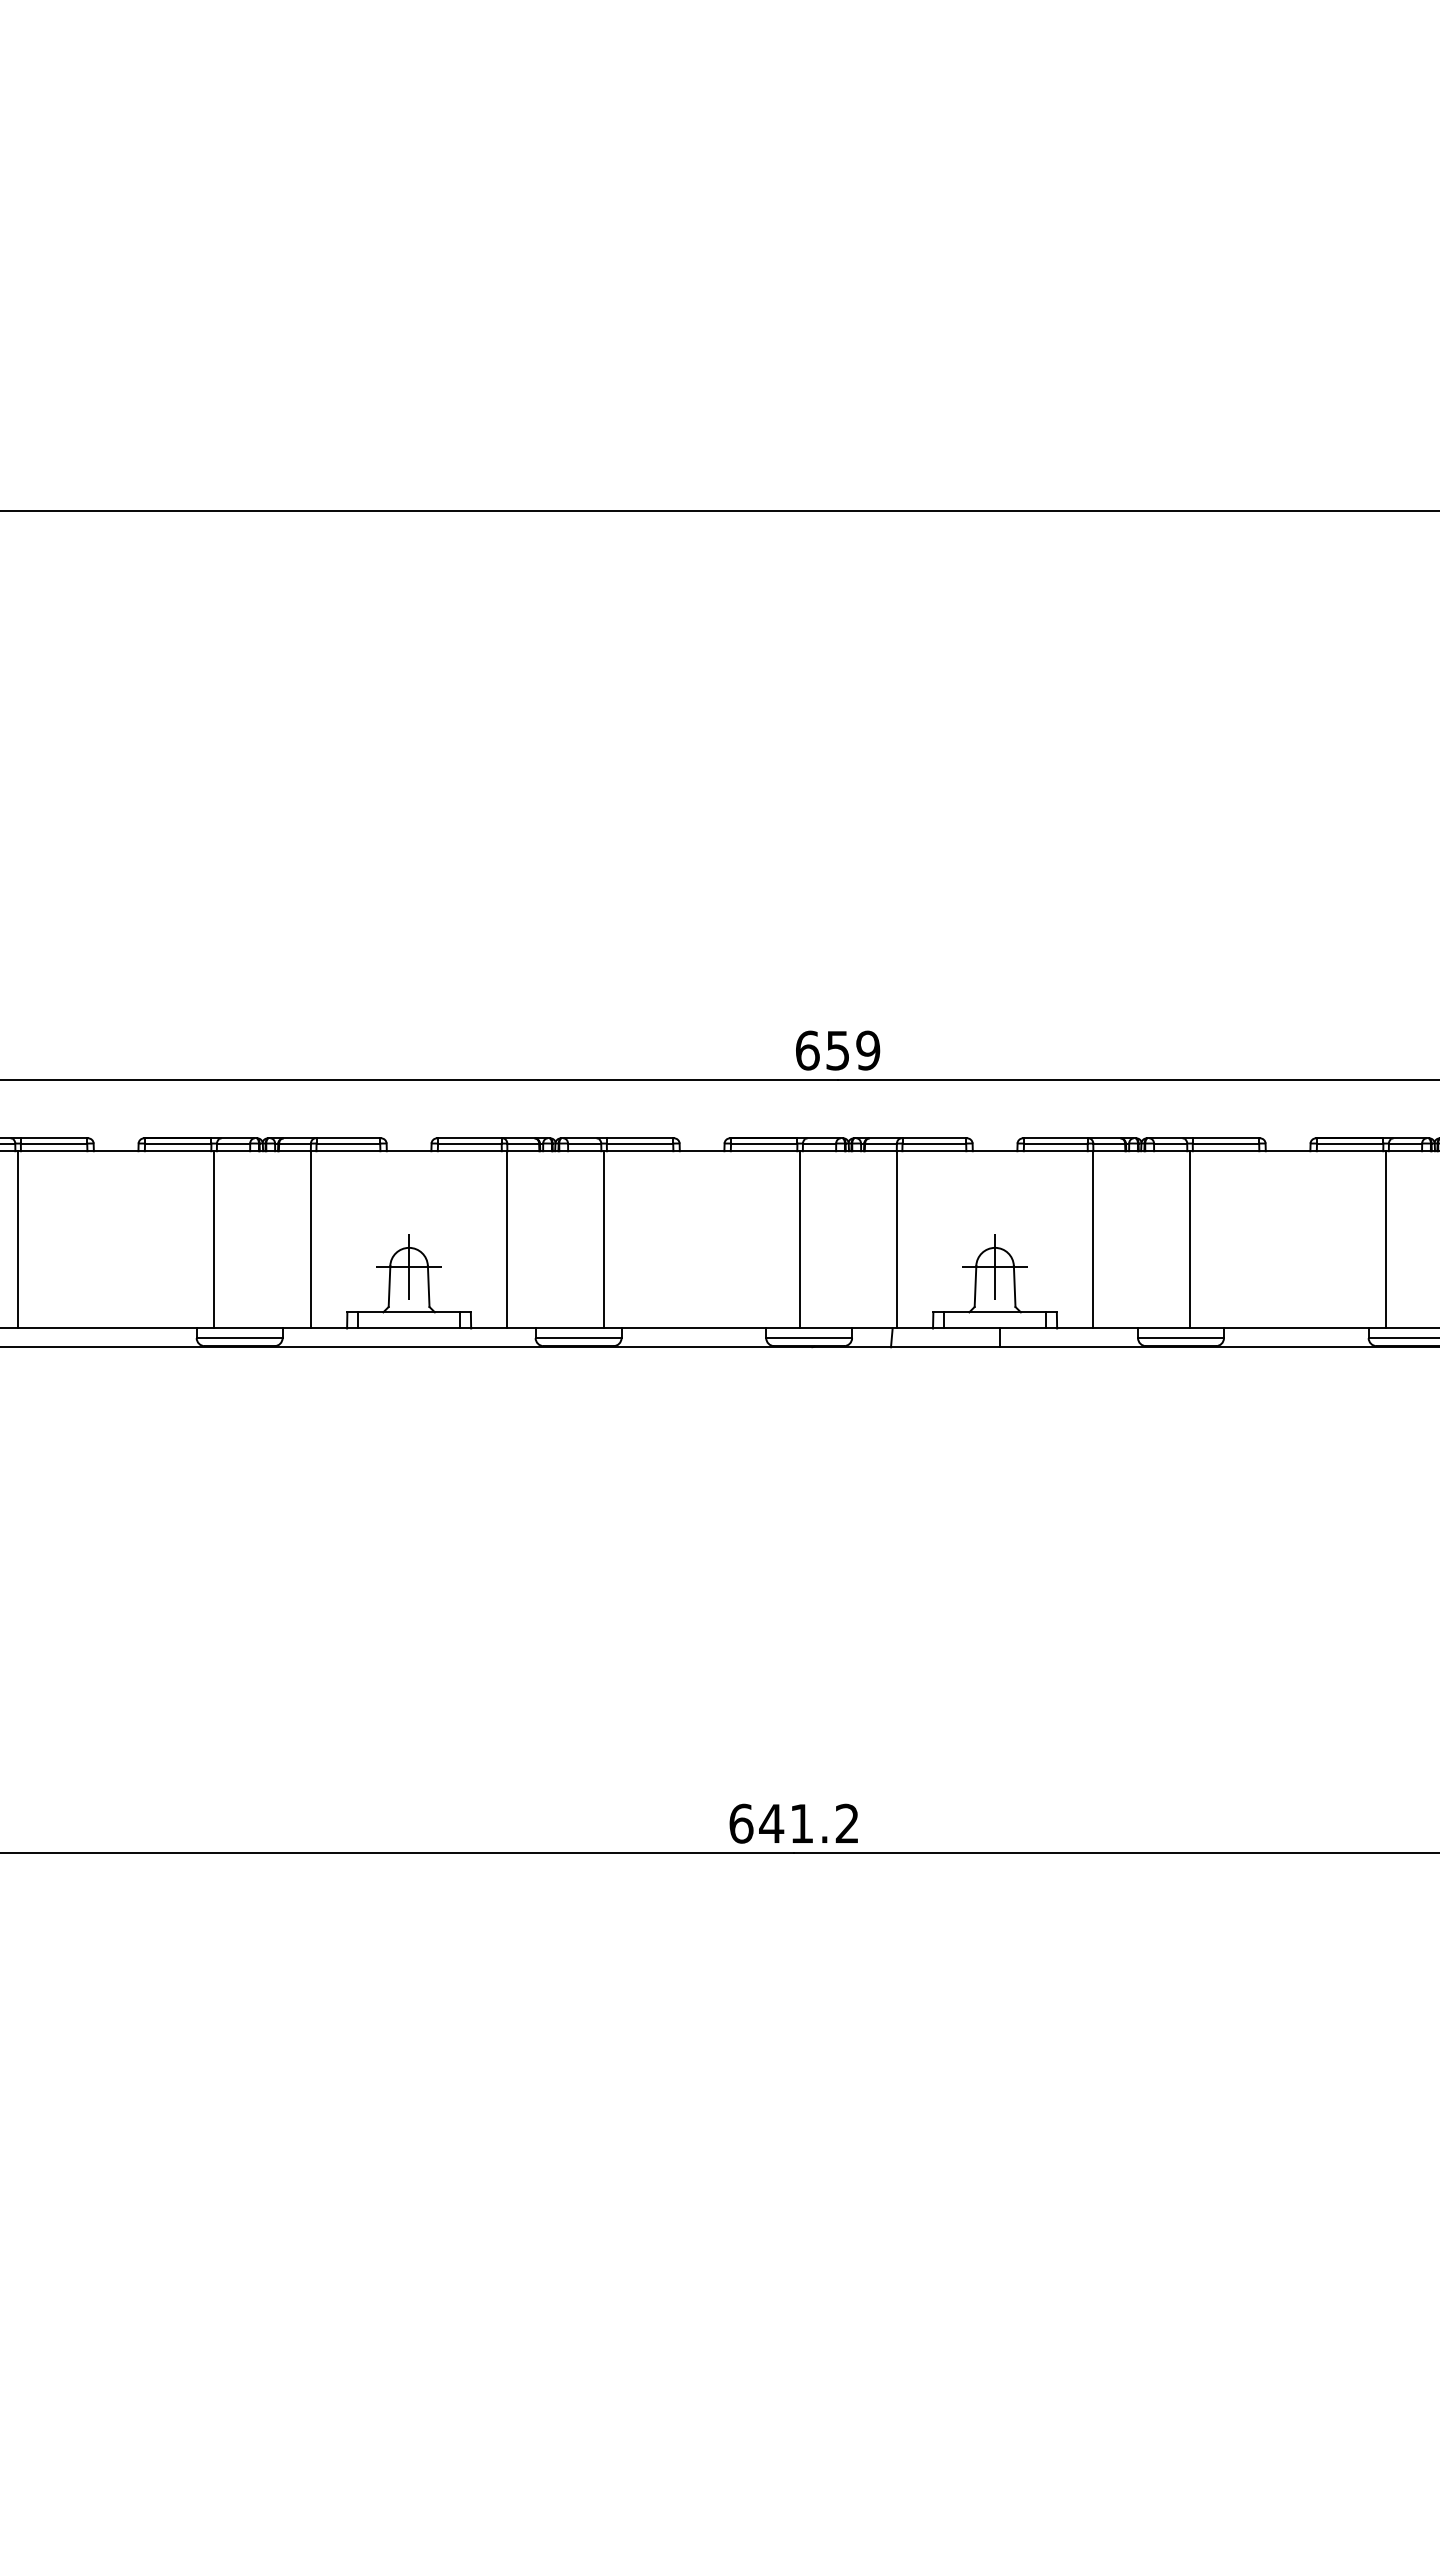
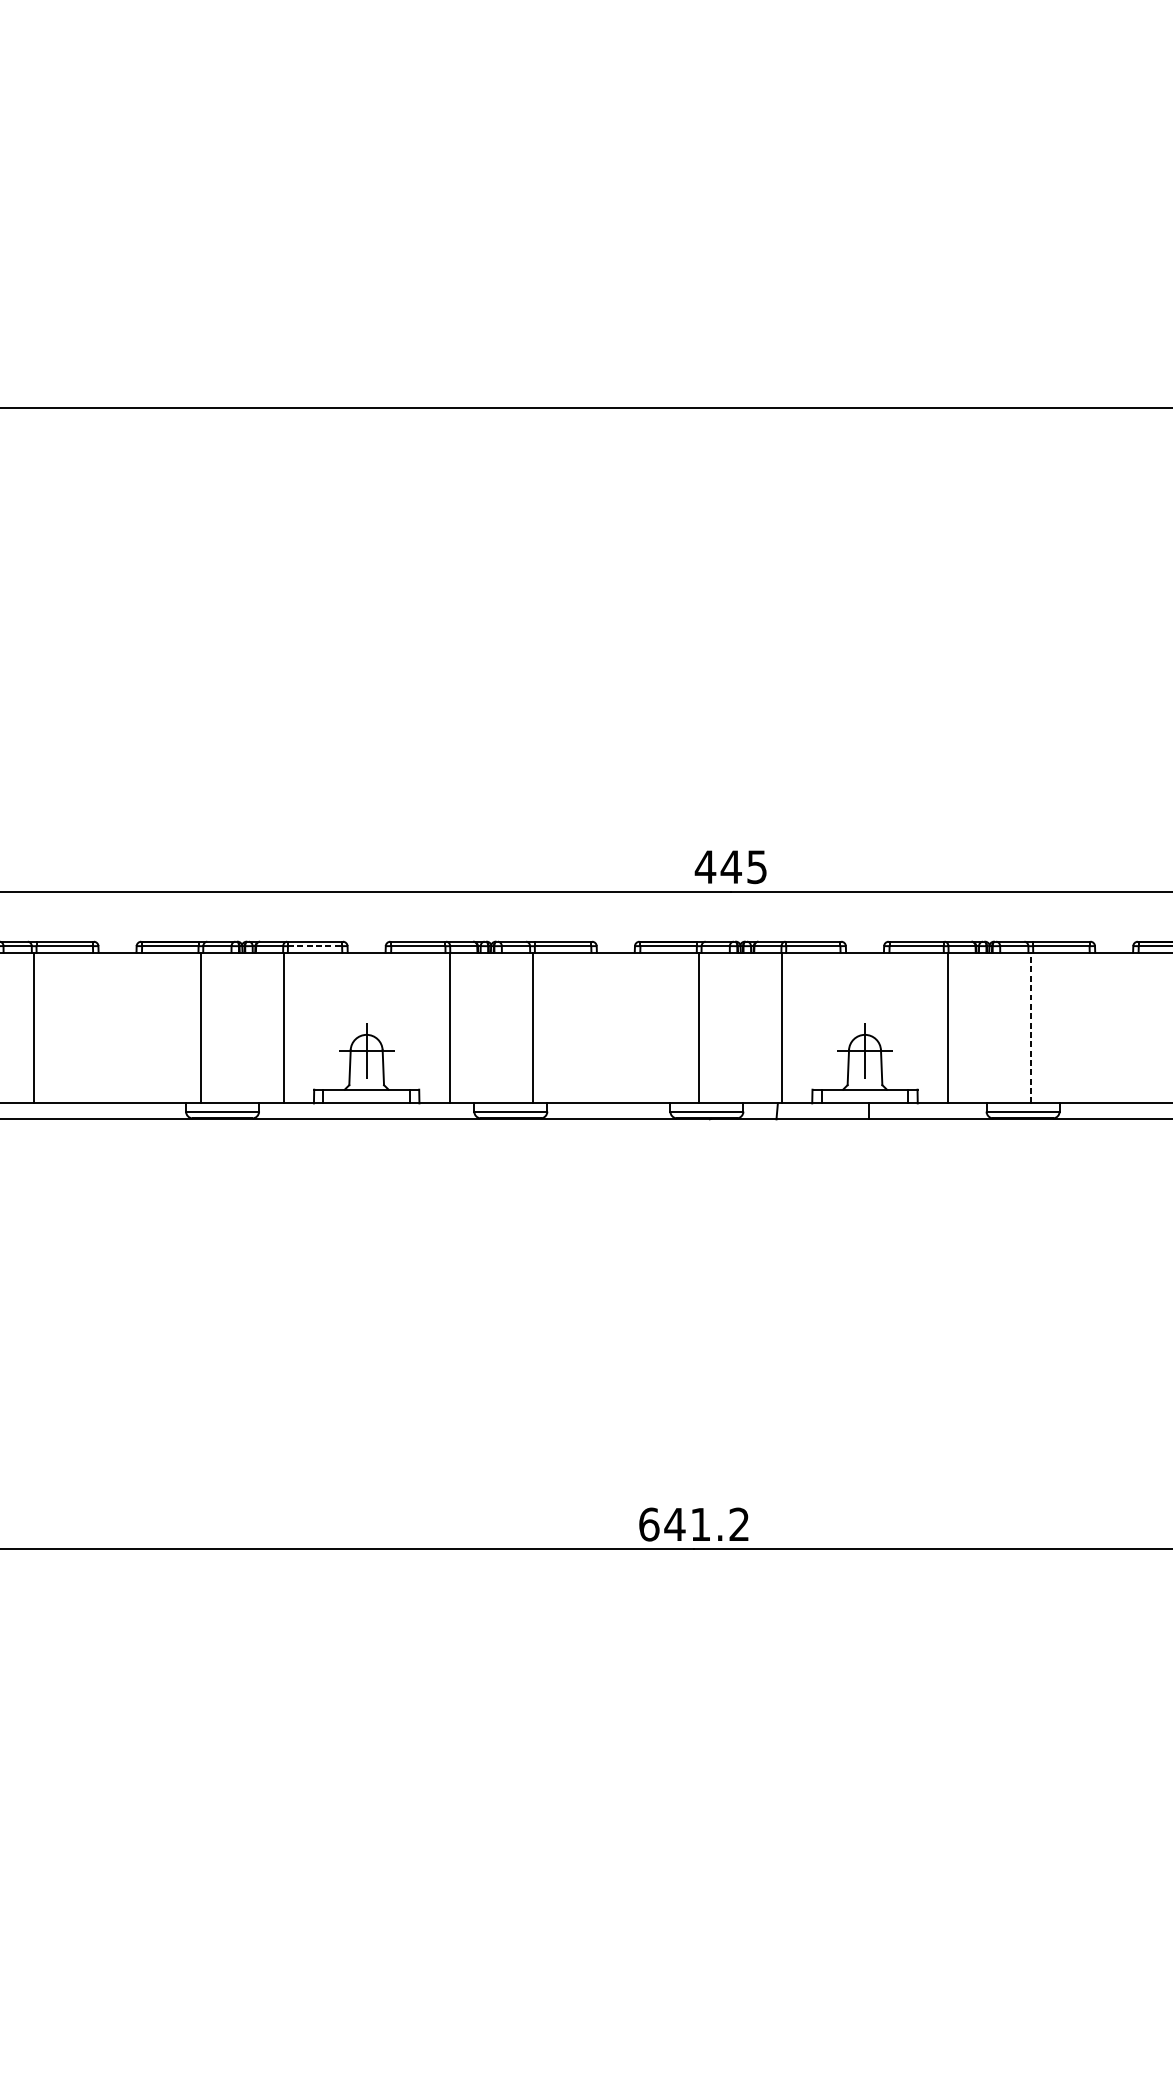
text: (837, 1050) -> (730, 867), 659 -> 445
line: (348, 1143) -> (315, 946), solid -> dashed
line: (1190, 1239) -> (1031, 1027), solid -> dashed

